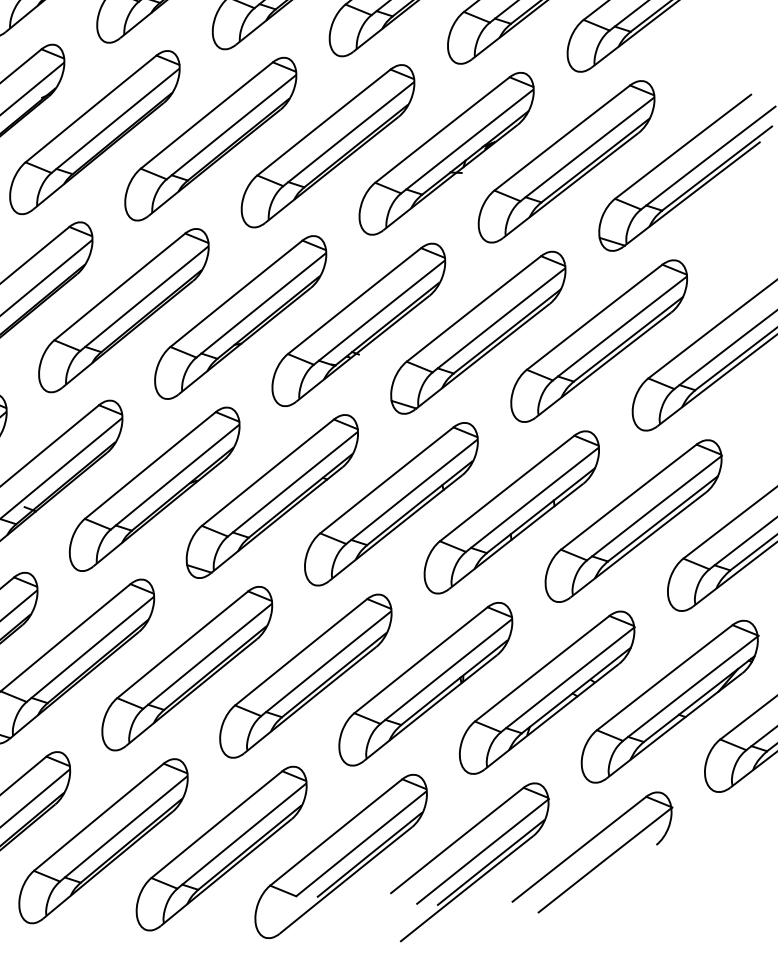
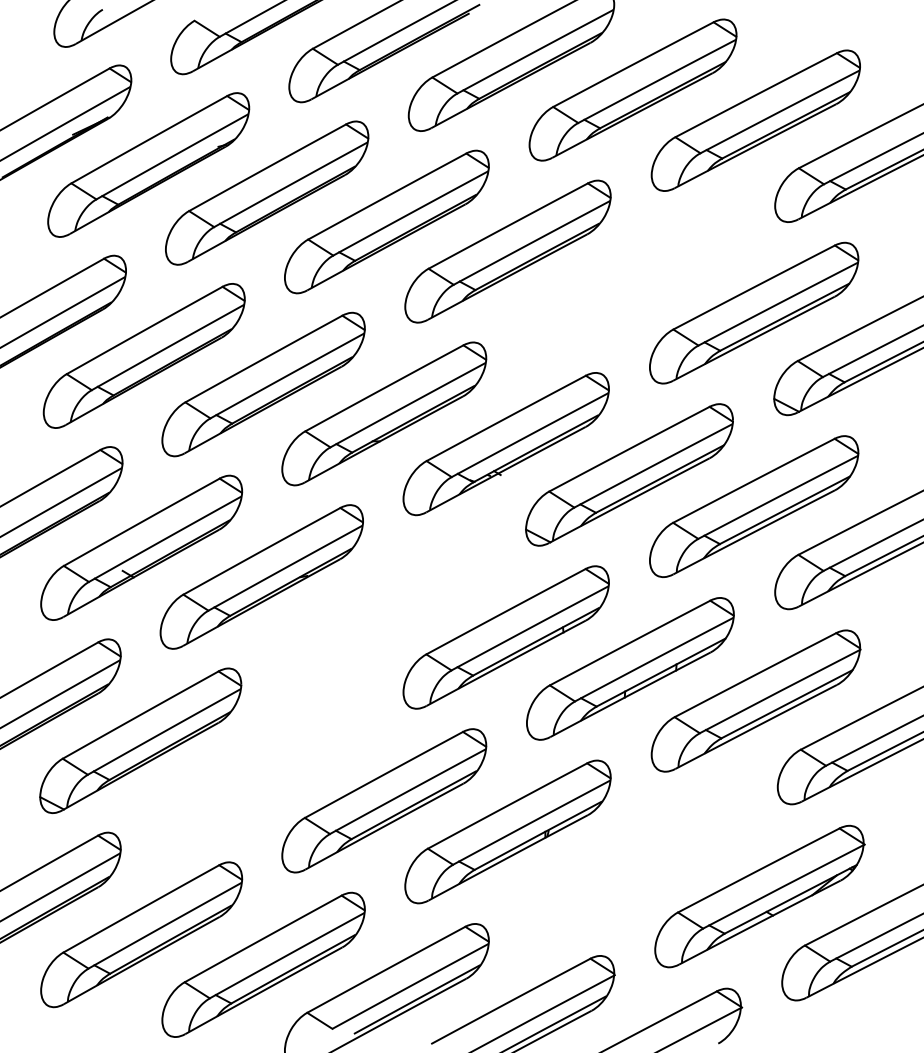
part: (446, 153) -> (630, 281), removed
part: (272, 496) -> (383, 606), removed
part: (186, 668) -> (261, 770), removed
part: (547, 692) -> (633, 863), removed

